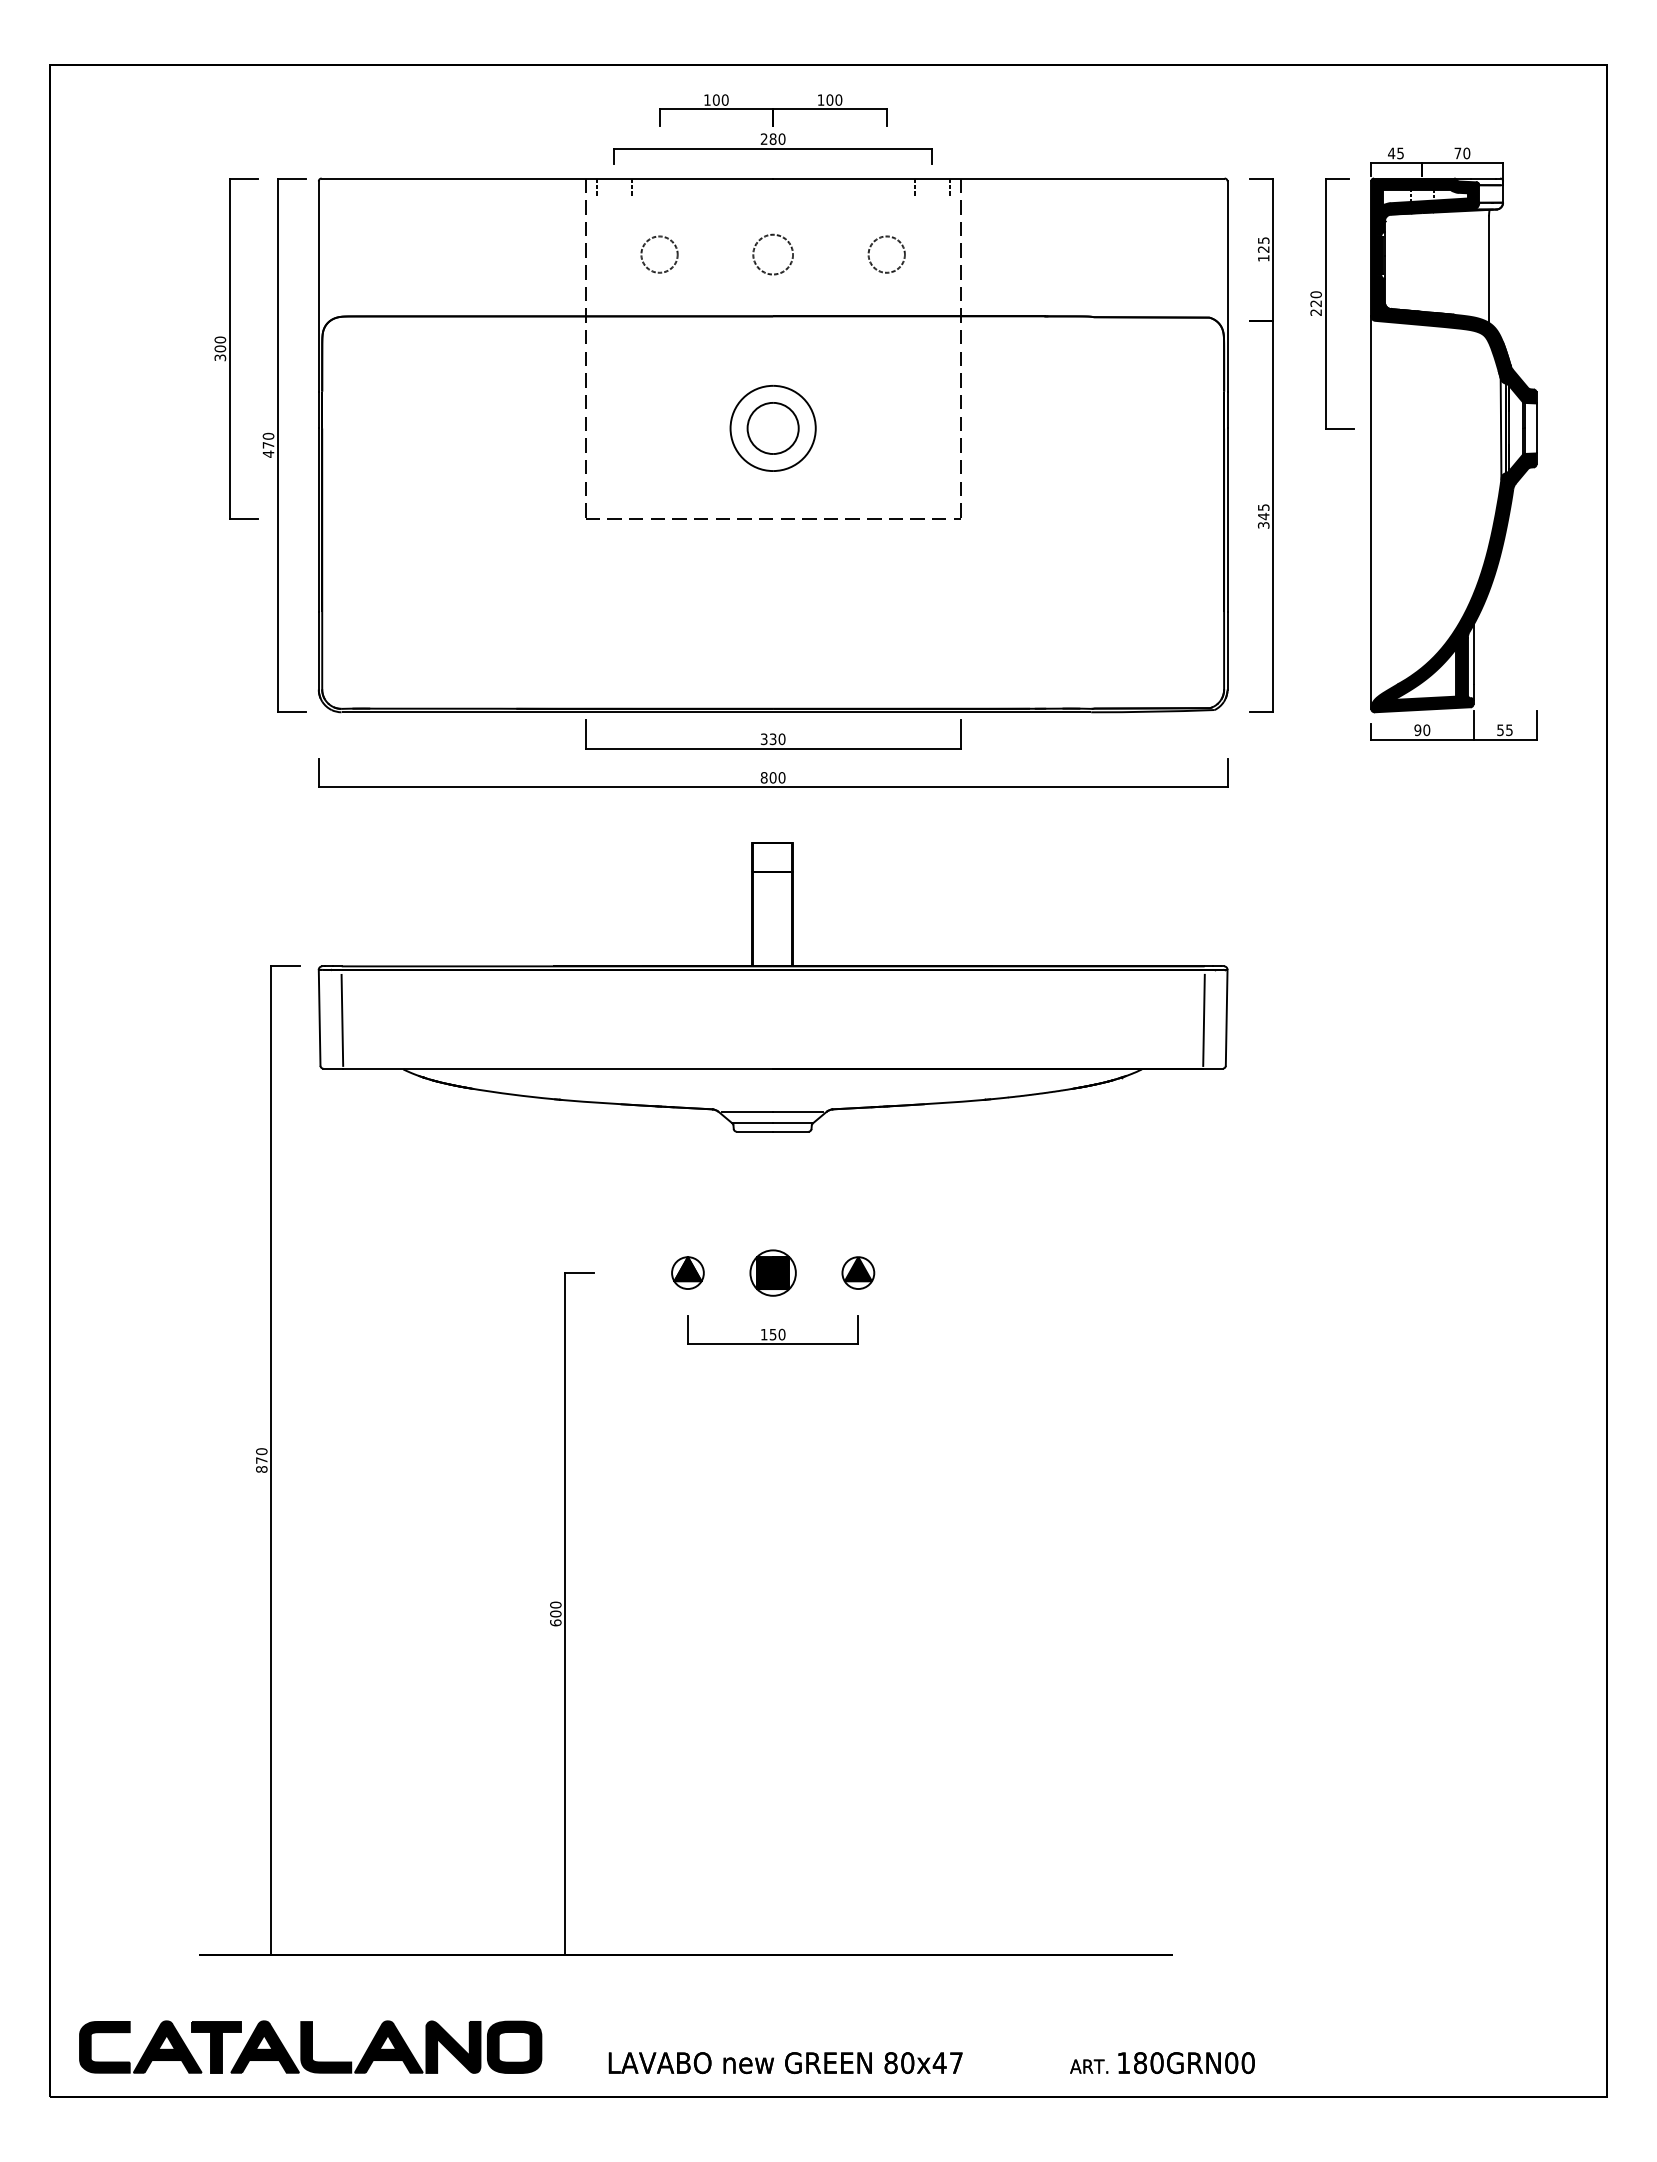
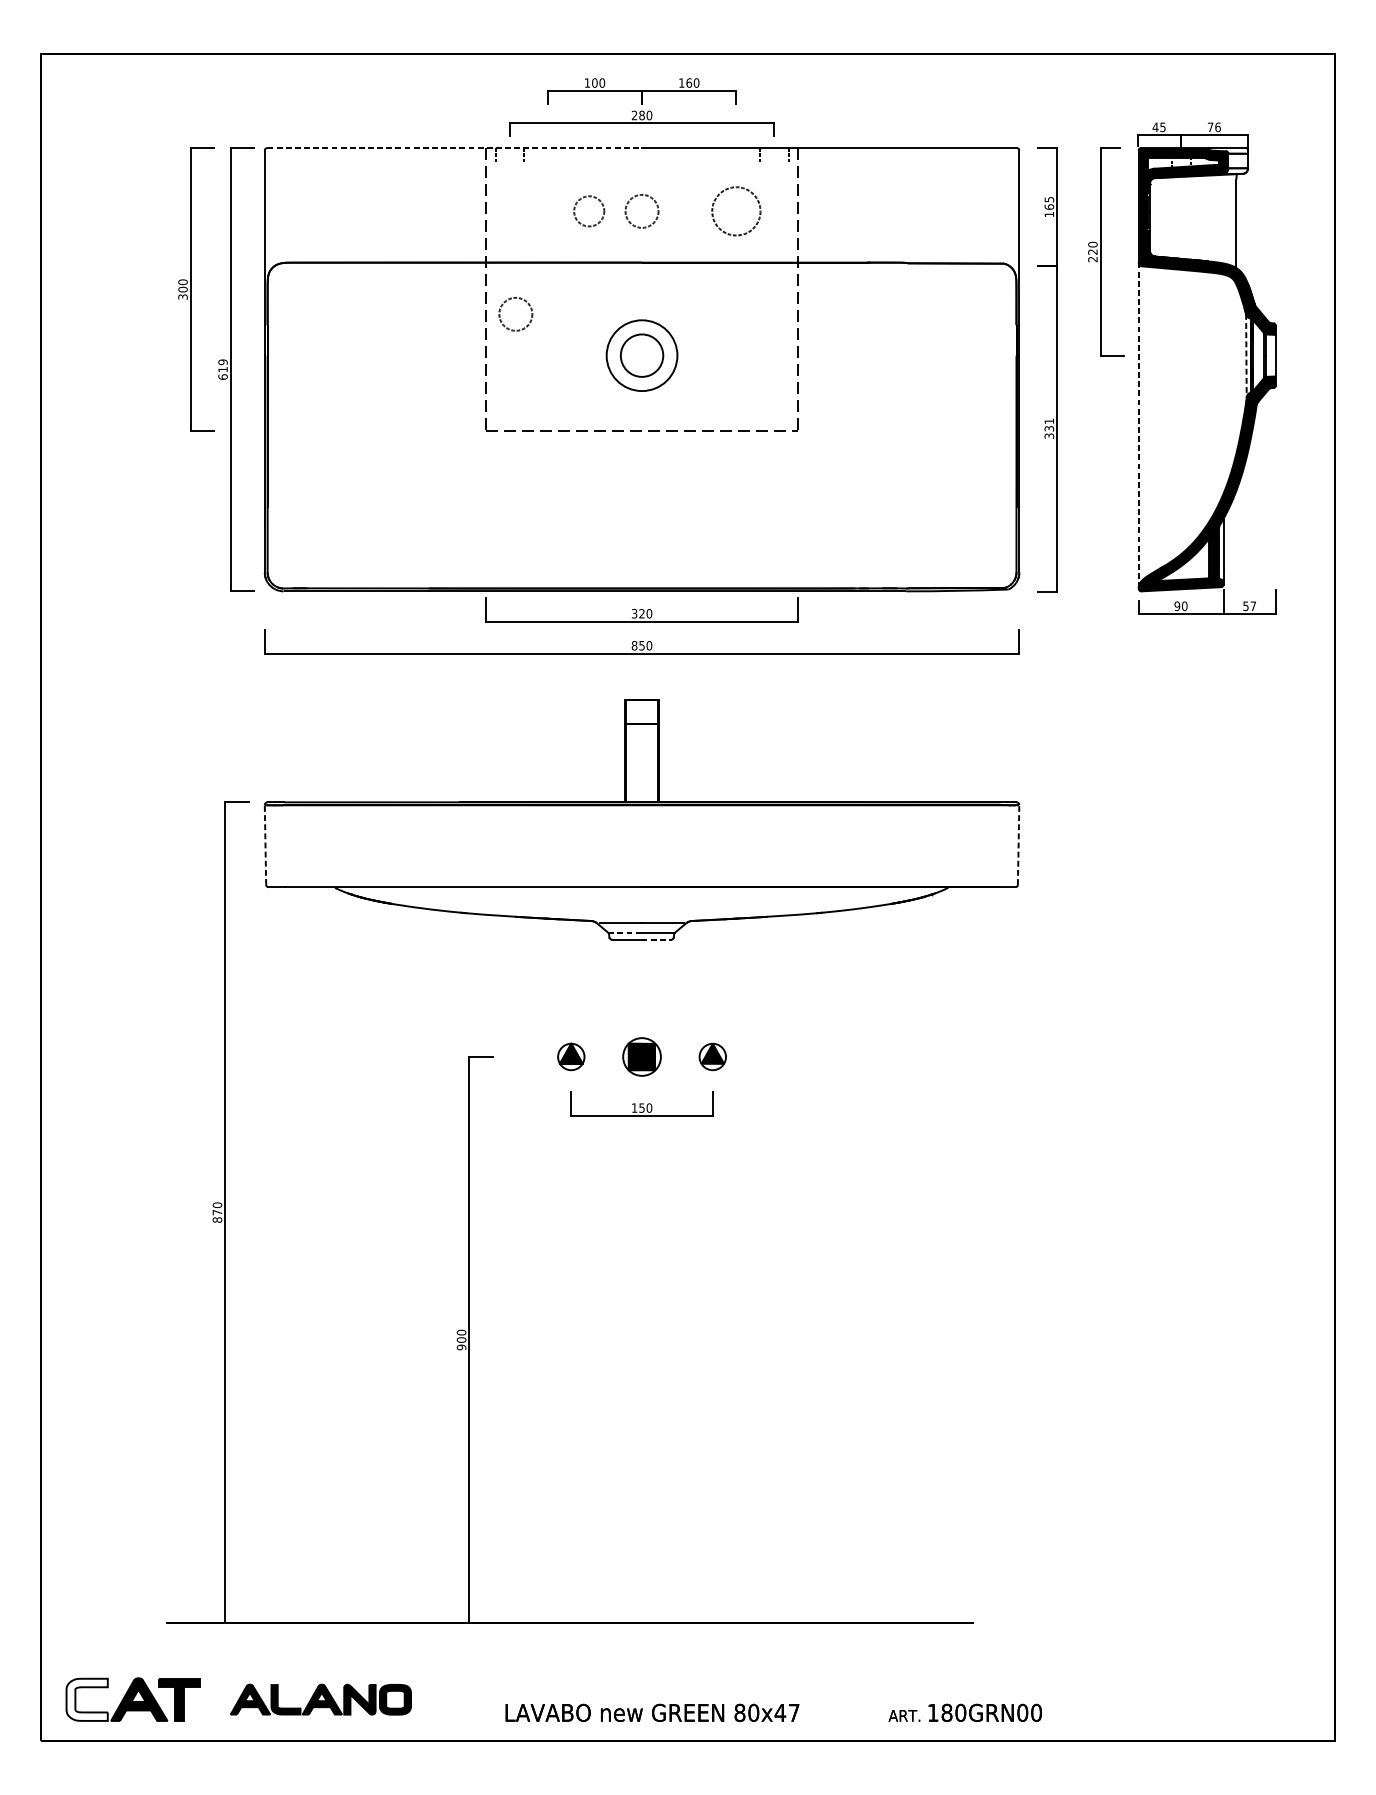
text: (829, 99) -> (688, 82), 100 -> 160
text: (1466, 152) -> (1217, 126), 70 -> 76
line: (548, 178) -> (455, 148), solid -> dashed
text: (1263, 249) -> (1049, 207), 125 -> 165
circle: (659, 254) -> (589, 211), moved
circle: (886, 254) -> (736, 211), size x1.6
circle: (620, 378) -> (515, 314), added
line: (1501, 428) -> (1246, 355), solid -> dashed
text: (268, 445) -> (223, 369), 470 -> 619
text: (1263, 512) -> (1049, 425), 345 -> 331
line: (1371, 513) -> (1138, 426), solid -> dashed
text: (1509, 730) -> (1253, 606), 55 -> 57
text: (772, 739) -> (641, 613), 330 -> 320
text: (772, 777) -> (641, 645), 800 -> 850
line: (319, 1017) -> (265, 844), solid -> dashed
line: (1226, 1017) -> (1018, 844), solid -> dashed
line: (342, 1019) -> (284, 846), removed
line: (1203, 1019) -> (999, 846), removed
line: (753, 1123) -> (625, 932), solid -> dashed
line: (791, 1131) -> (657, 939), solid -> dashed
text: (555, 1622) -> (461, 1347), 600 -> 900
fill: (104, 2046) -> (86, 1699), removed
part: (386, 2046) -> (321, 1699), size x0.7

